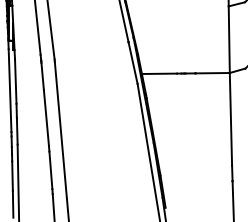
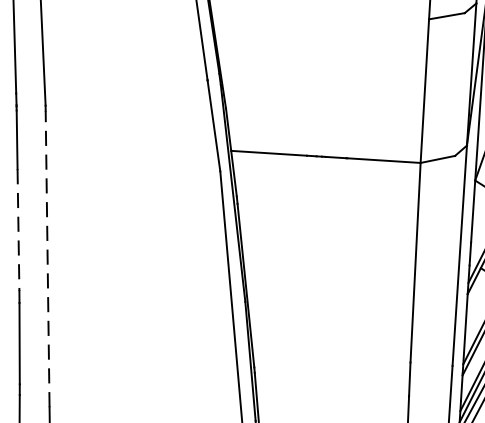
line: (46, 118) -> (18, 231), solid -> dashed
line: (60, 130) -> (46, 259), solid -> dashed

